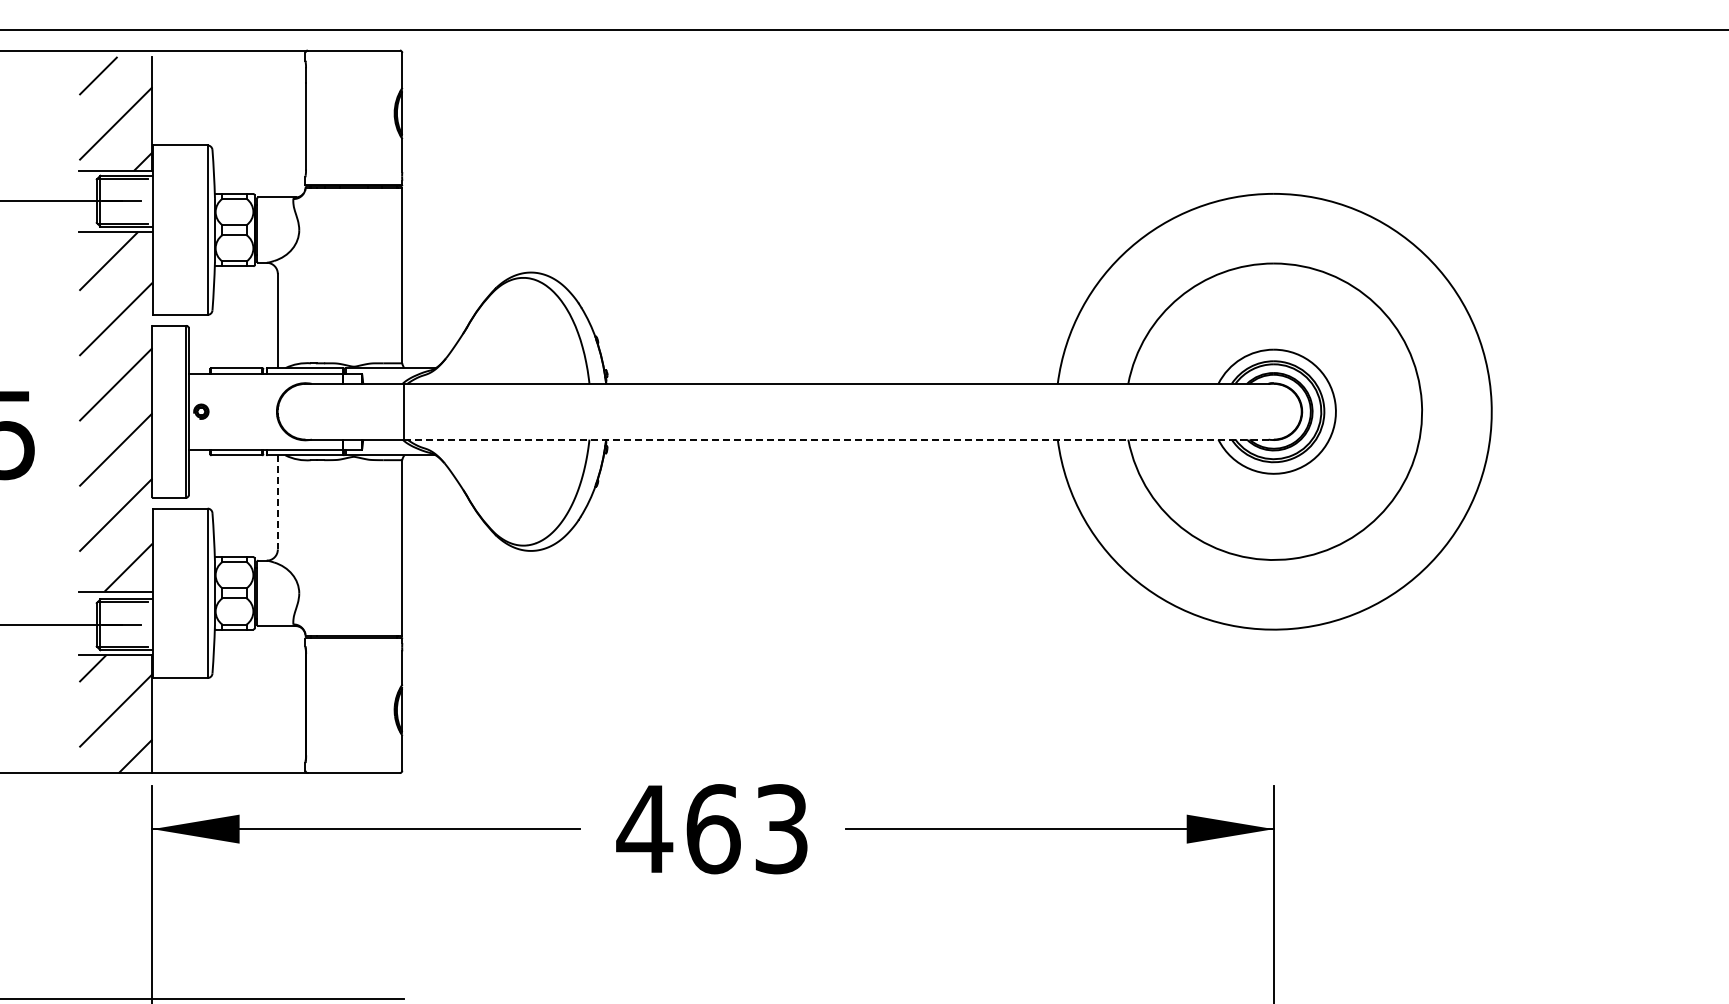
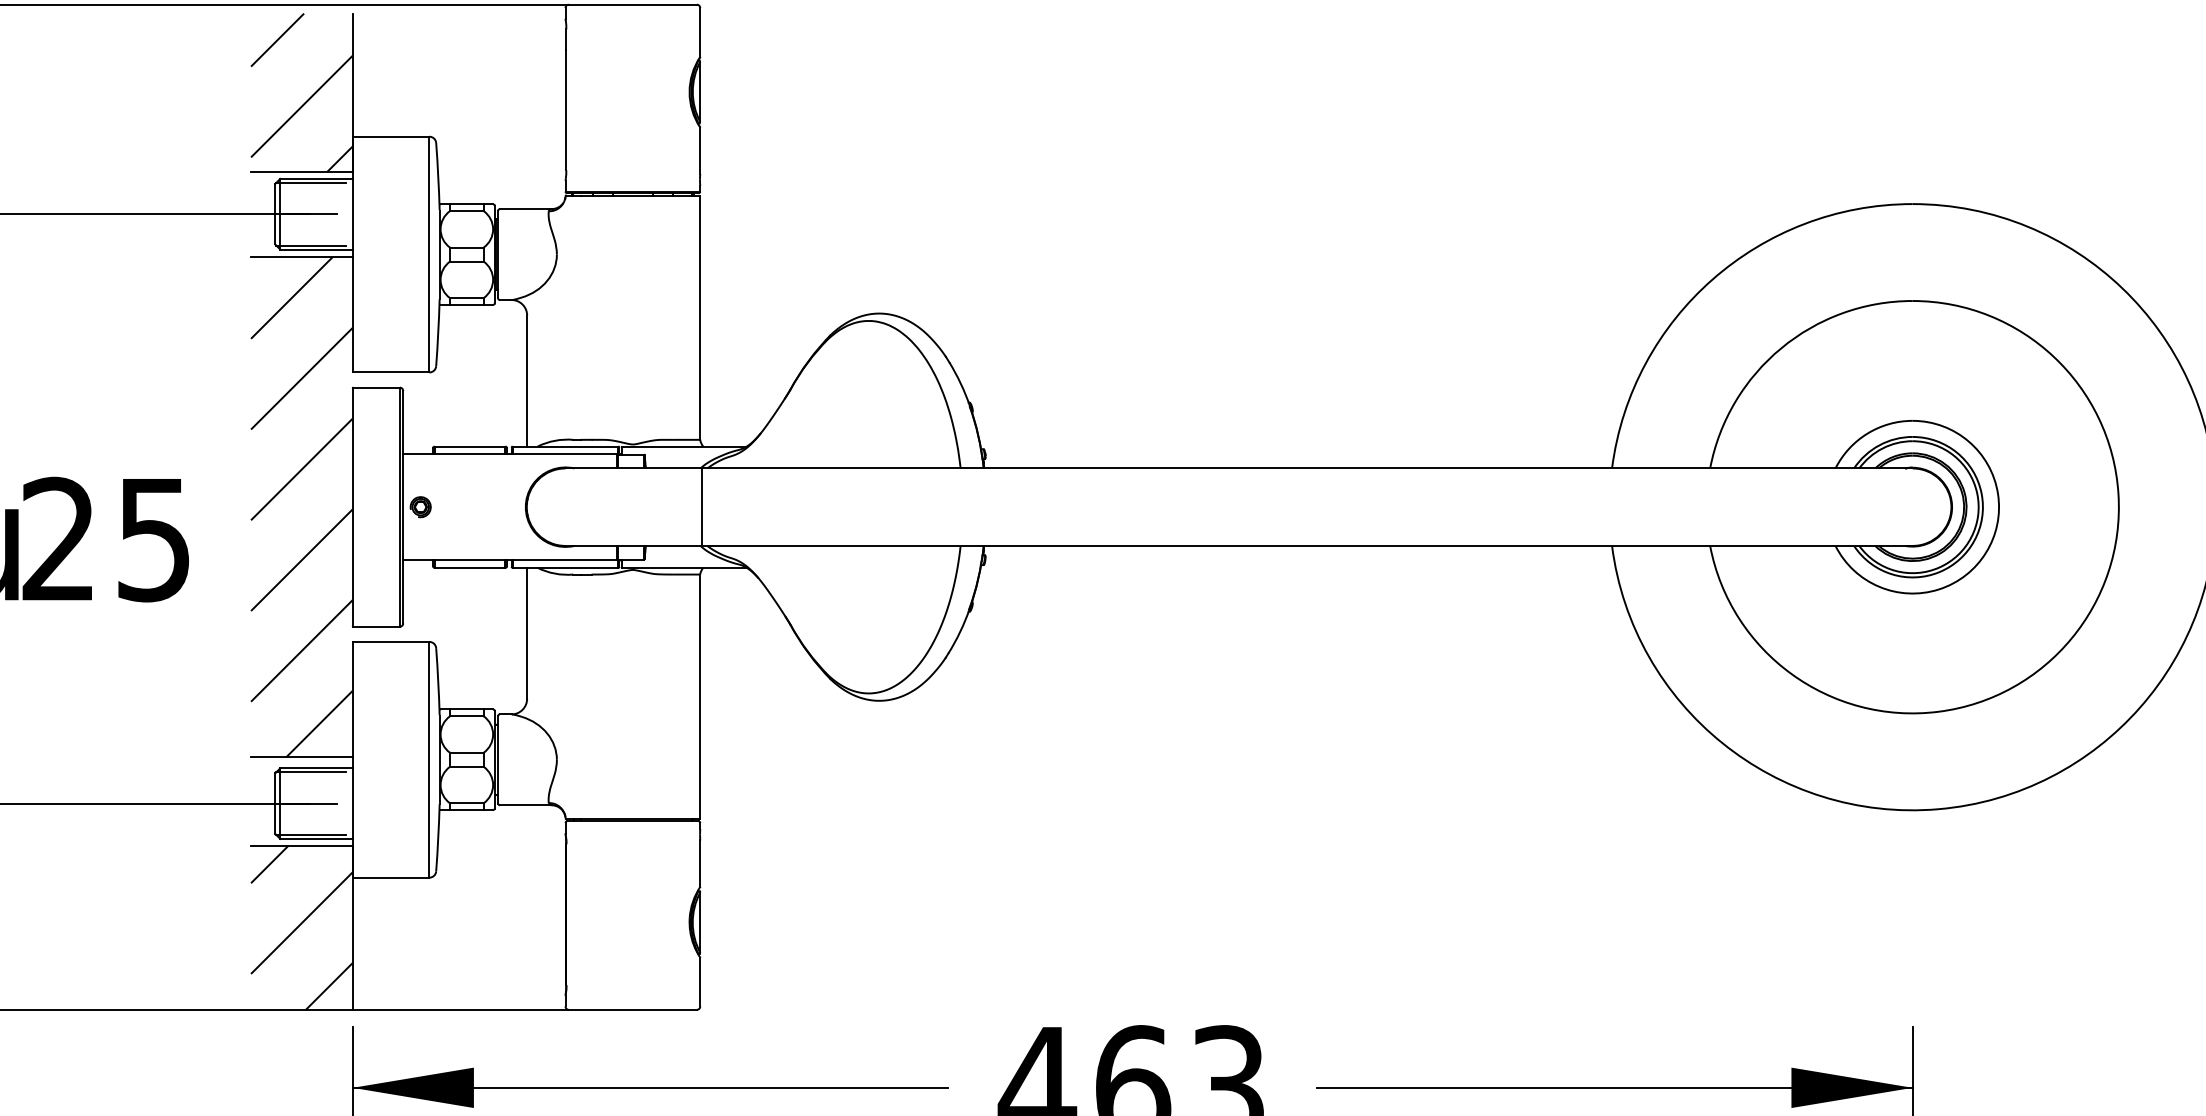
line: (839, 439) -> (1308, 545), dashed -> solid
line: (277, 502) -> (526, 633), dashed -> solid

